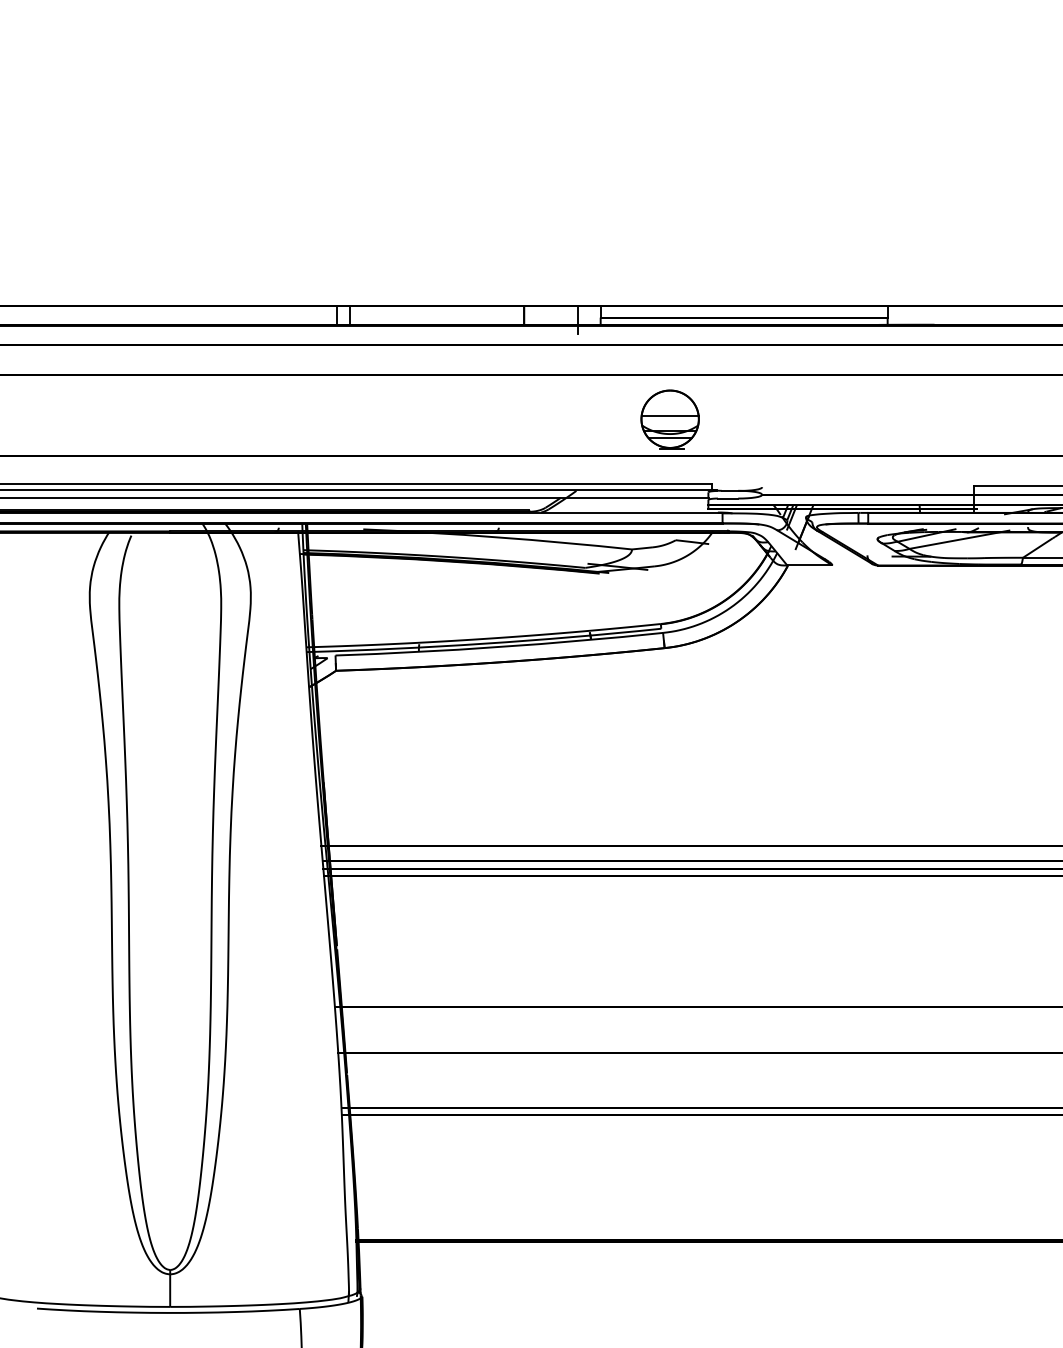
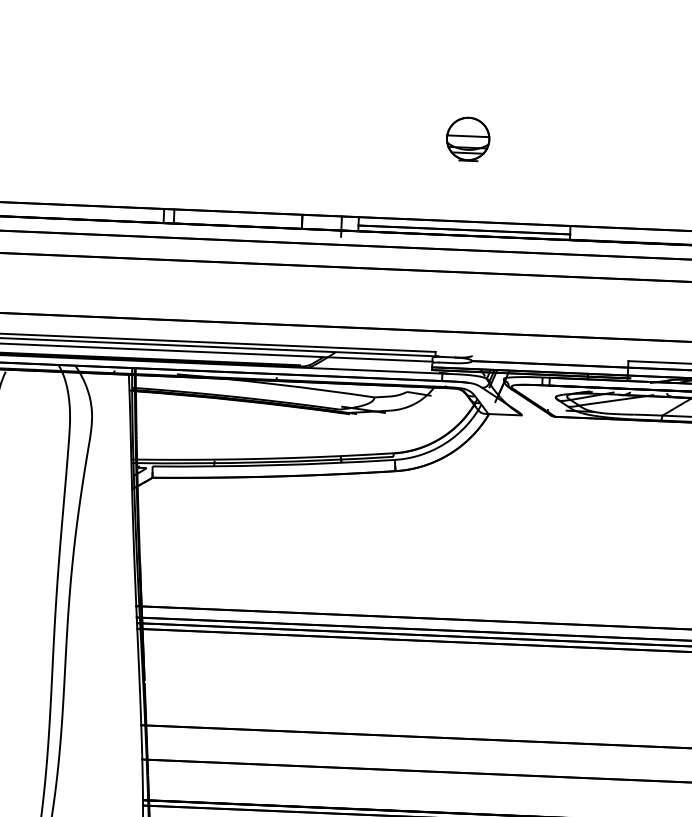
part: (669, 419) -> (467, 139), moved

